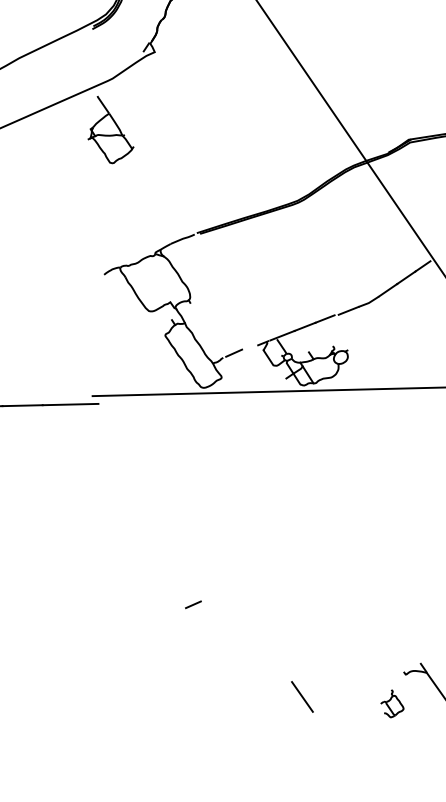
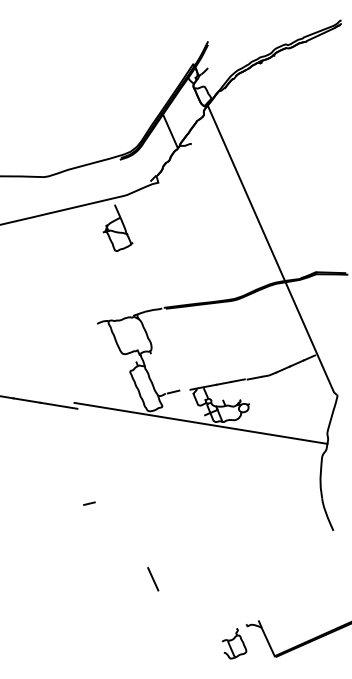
line: (193, 604) -> (89, 503), moved
line: (302, 697) -> (153, 579), moved
part: (391, 703) -> (234, 643), size x1.67

